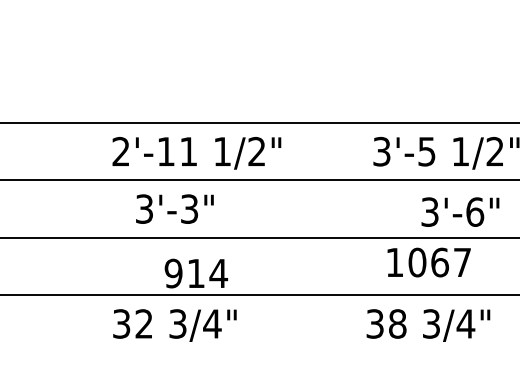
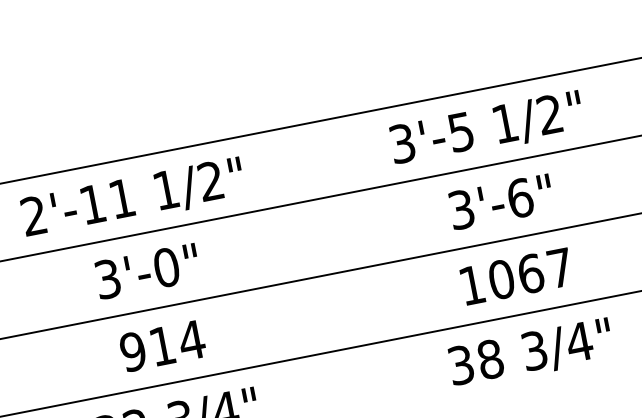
text: (196, 153) -> (132, 198), moved
text: (189, 208) -> (166, 266), 3'-3" -> 3'-0"
text: (460, 211) -> (501, 201), moved
text: (428, 262) -> (515, 276), moved
text: (196, 273) -> (162, 345), moved
text: (428, 325) -> (531, 353), moved

